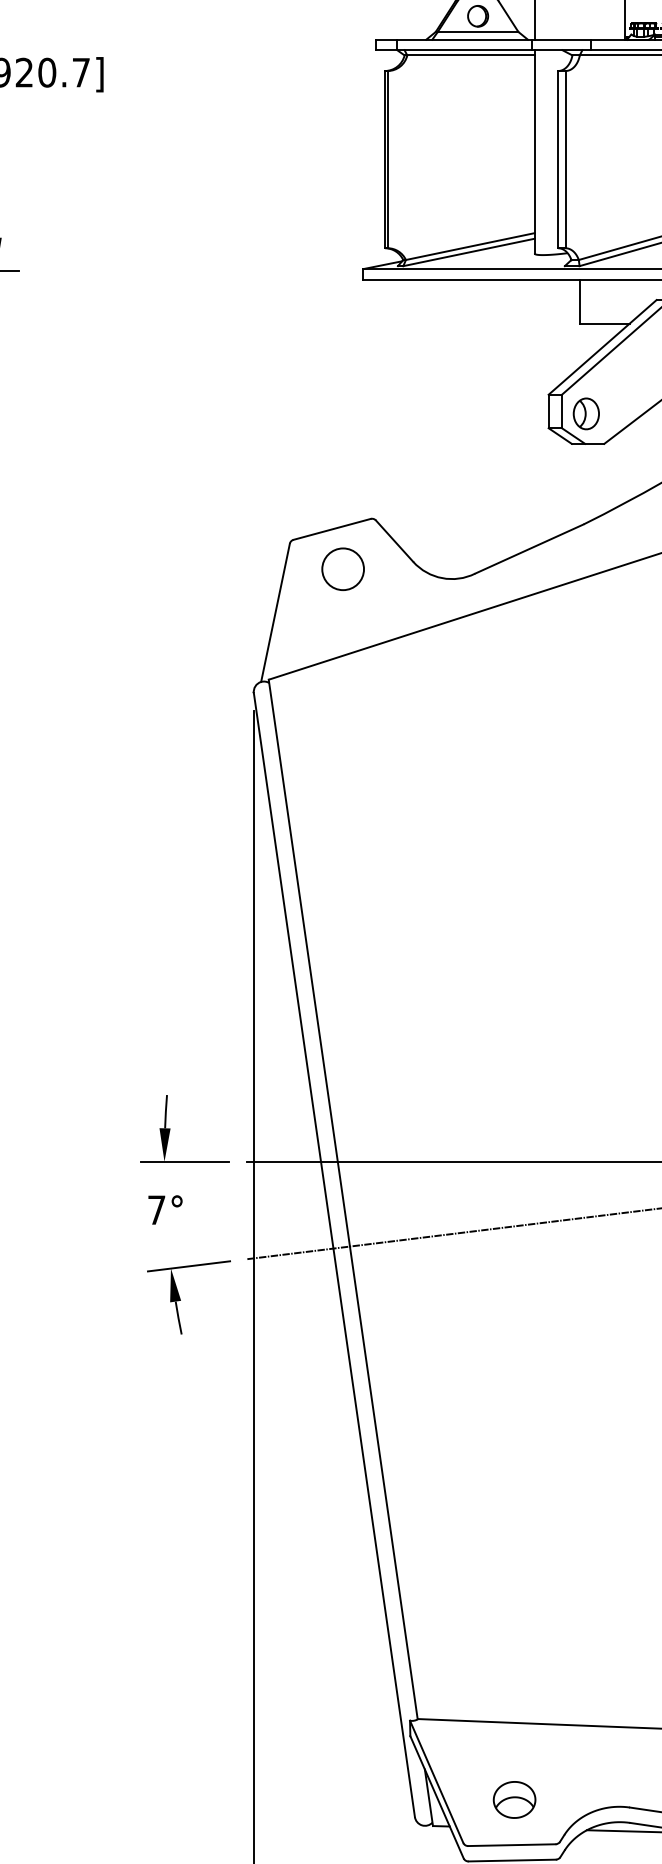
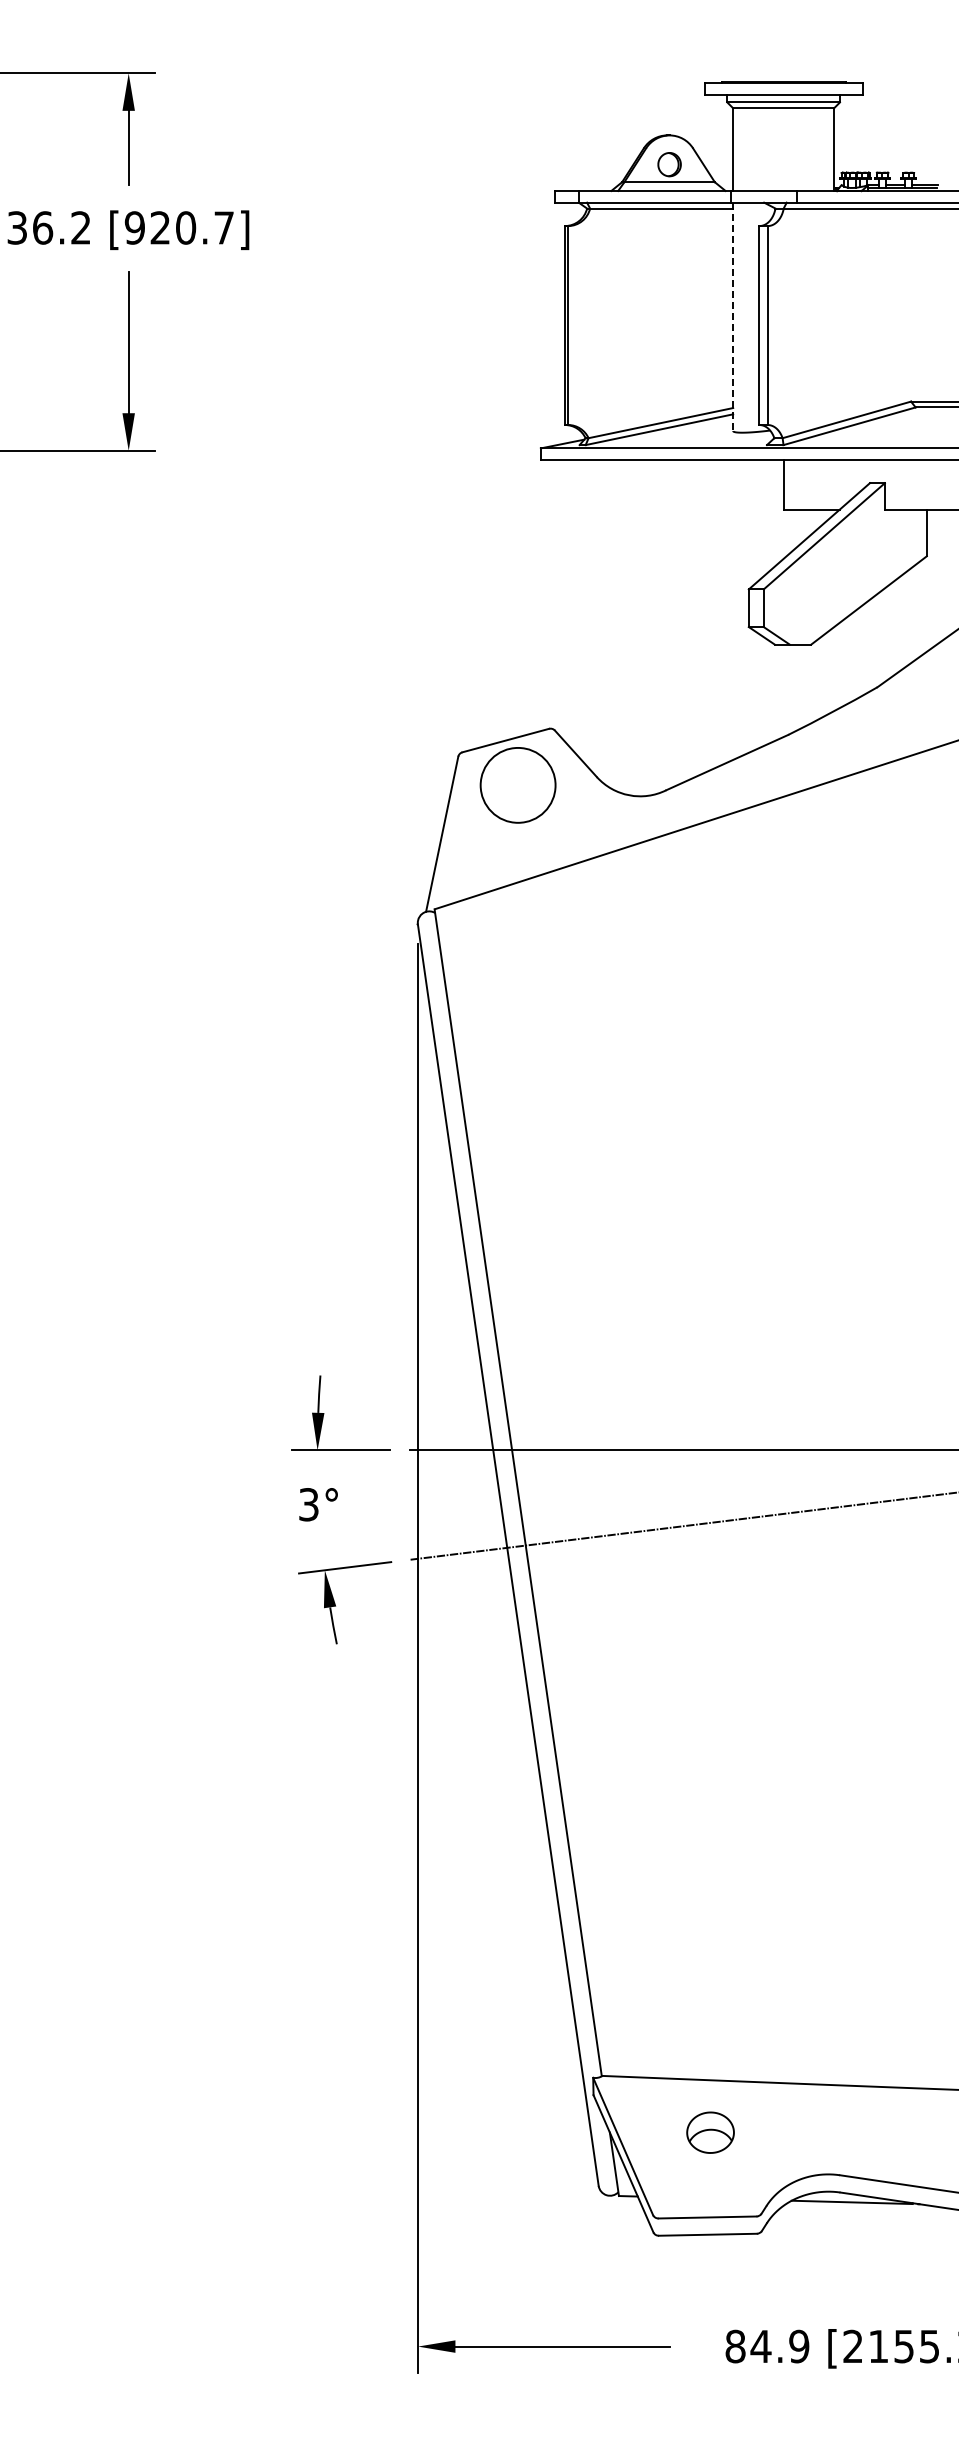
line: (535, 152) -> (733, 317), solid -> dashed
part: (586, 413) -> (791, 610), removed
circle: (342, 568) -> (517, 784), size x1.6
text: (156, 1209) -> (308, 1504), 7° -> 3°
part: (514, 1799) -> (710, 2132), moved

